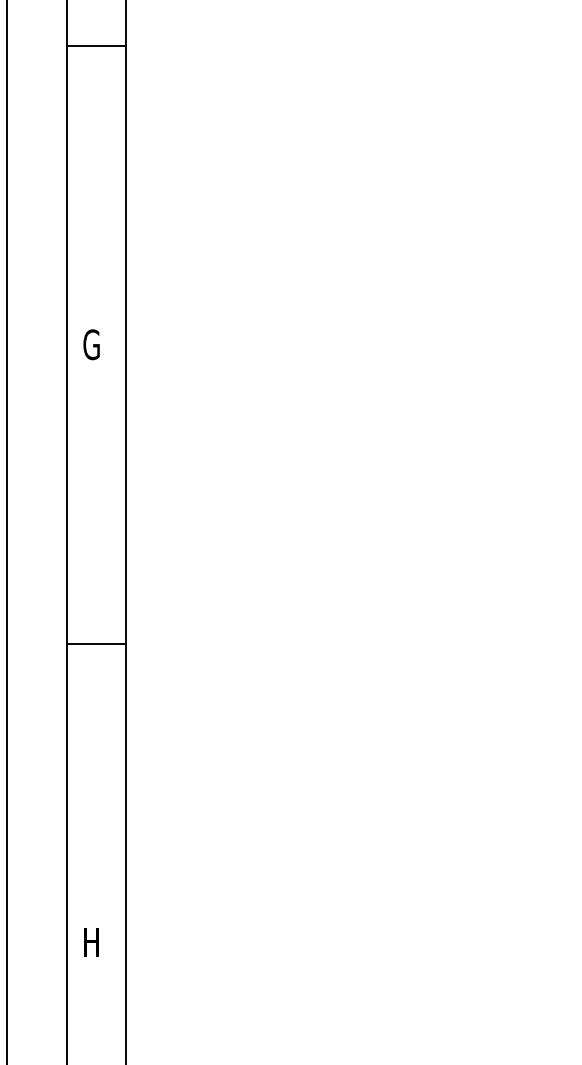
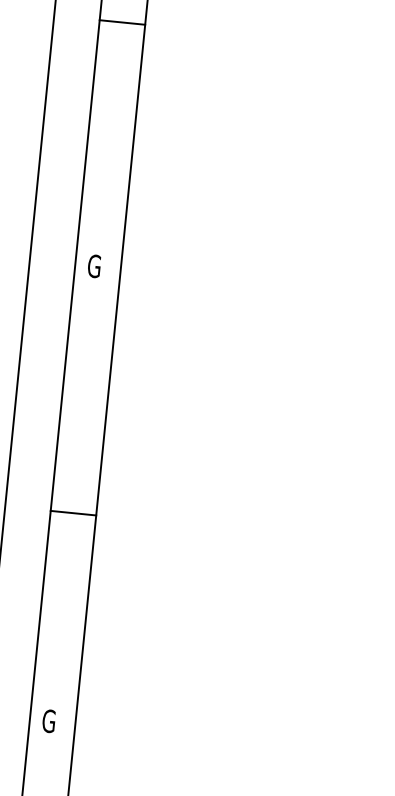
line: (96, 45) -> (122, 22), moved
line: (96, 643) -> (73, 513), moved
text: (91, 942) -> (48, 721), H -> G

